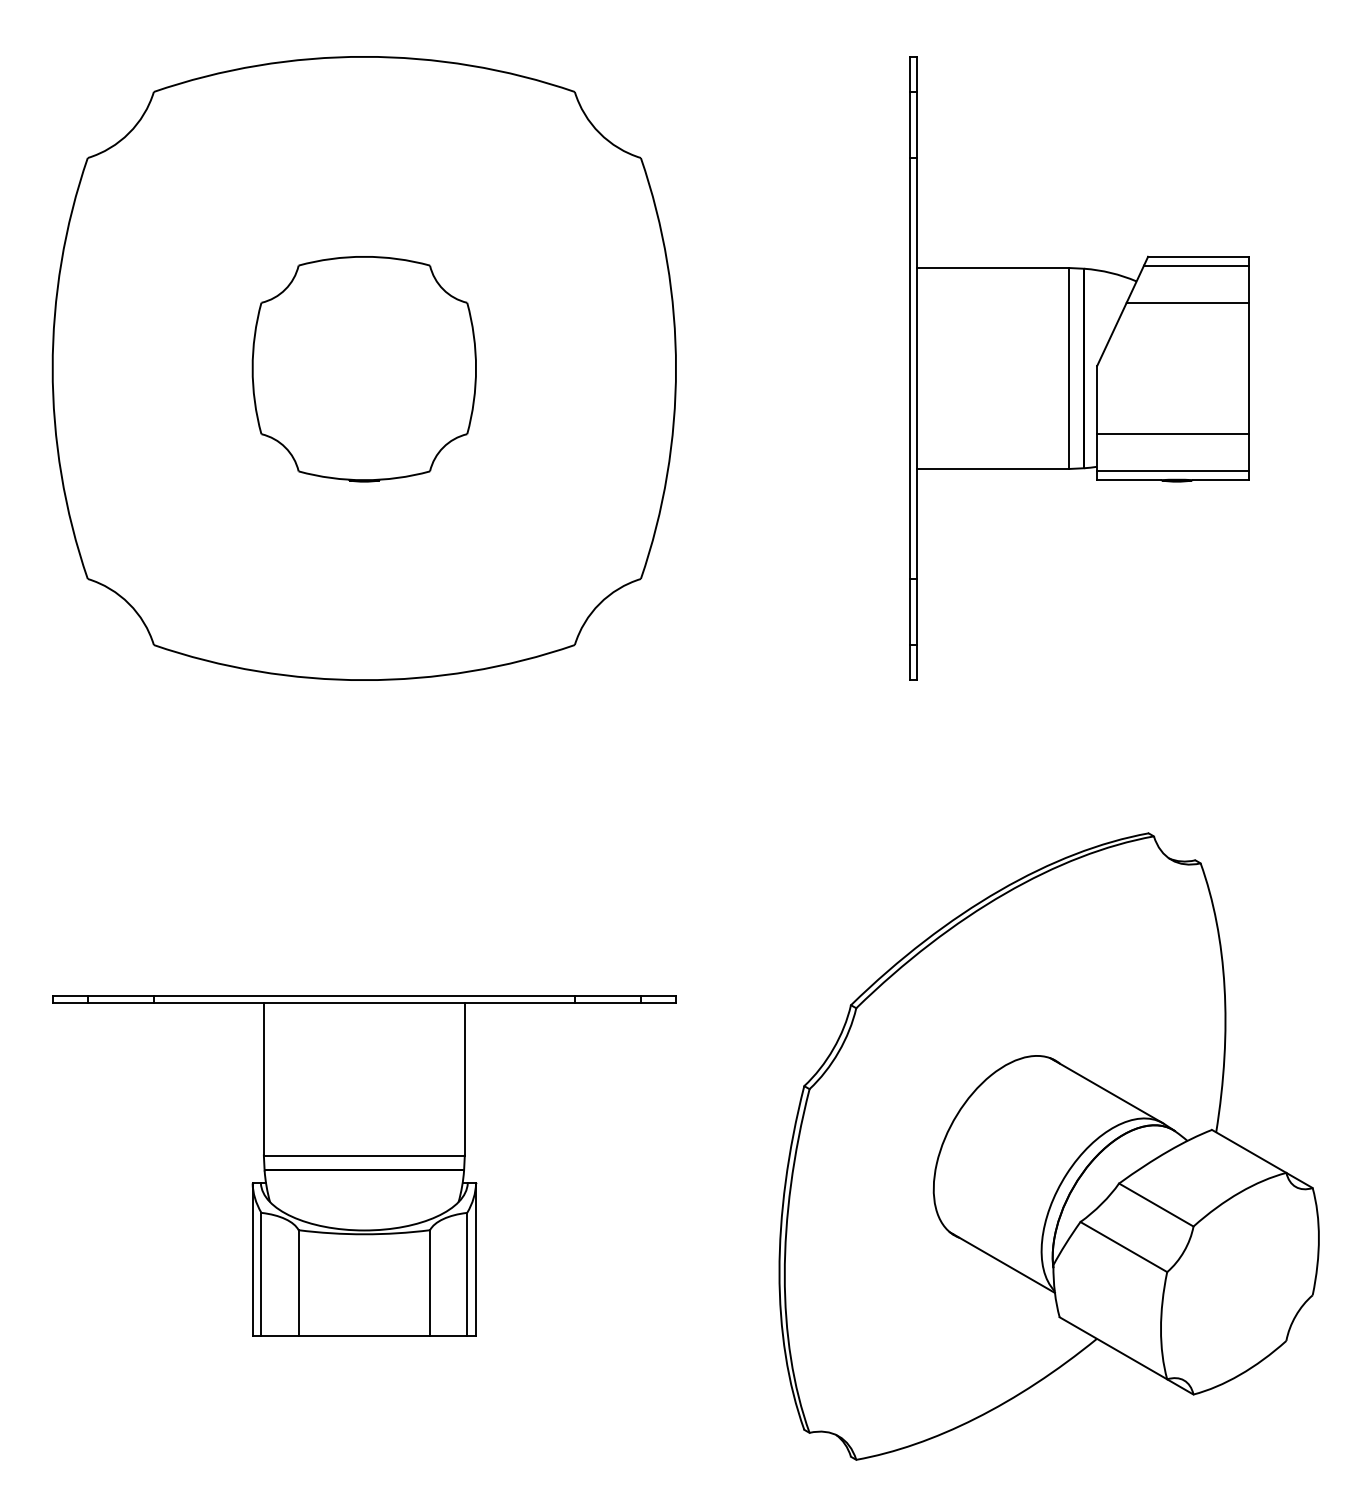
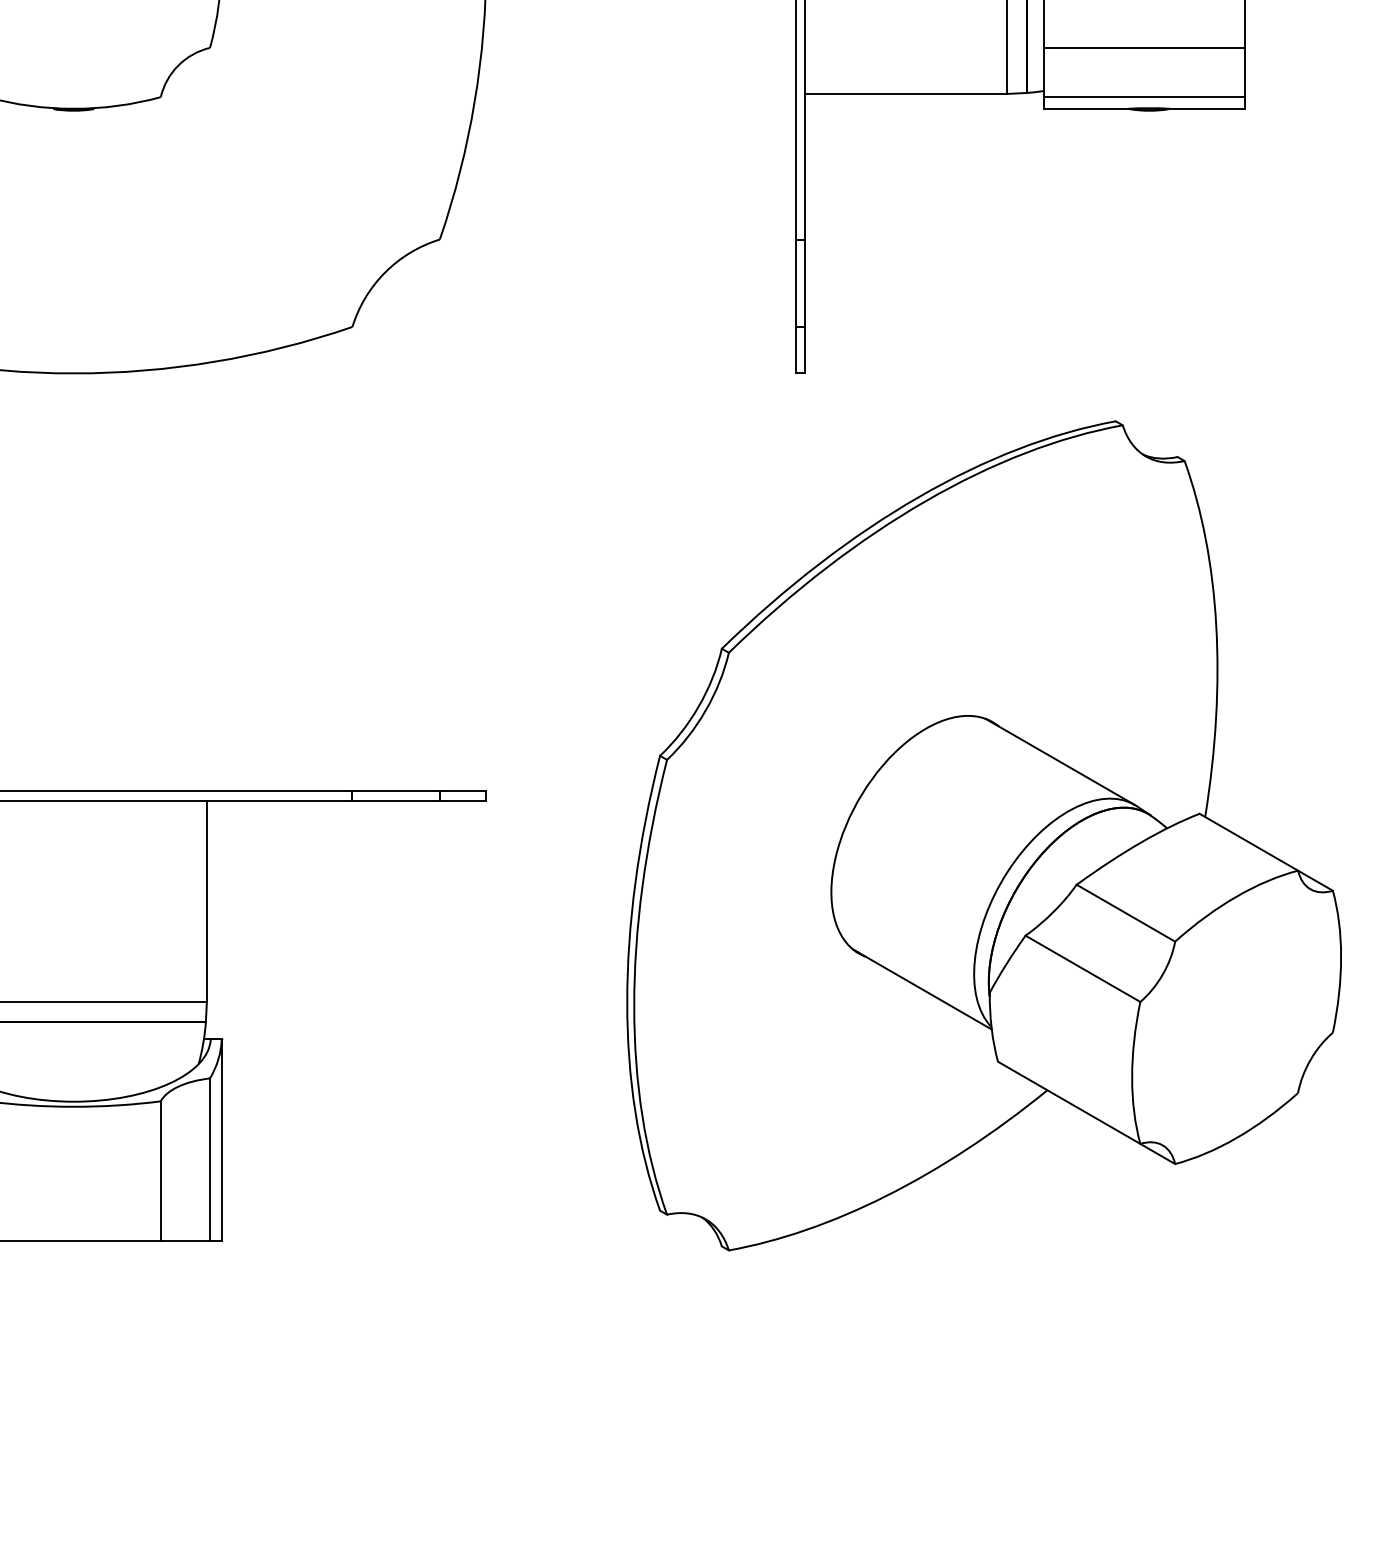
part: (1048, 1146) -> (983, 835), moved

